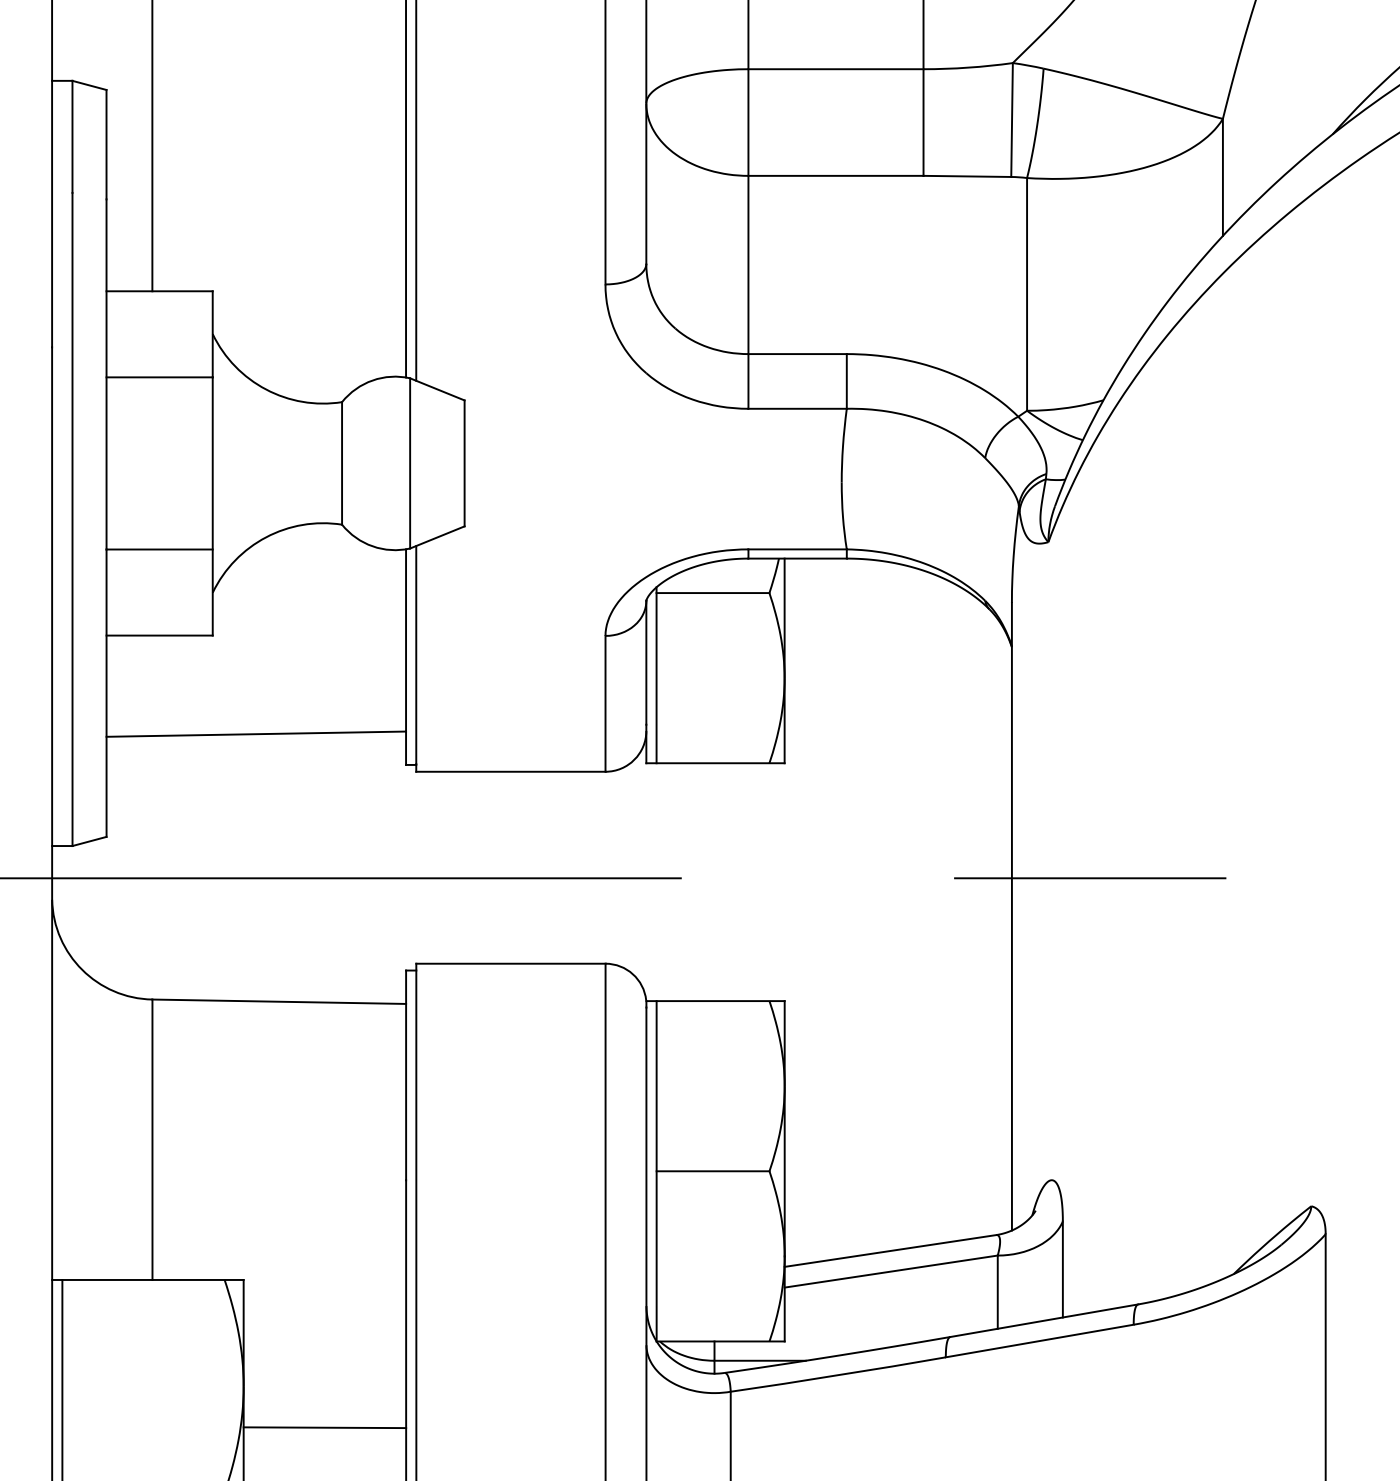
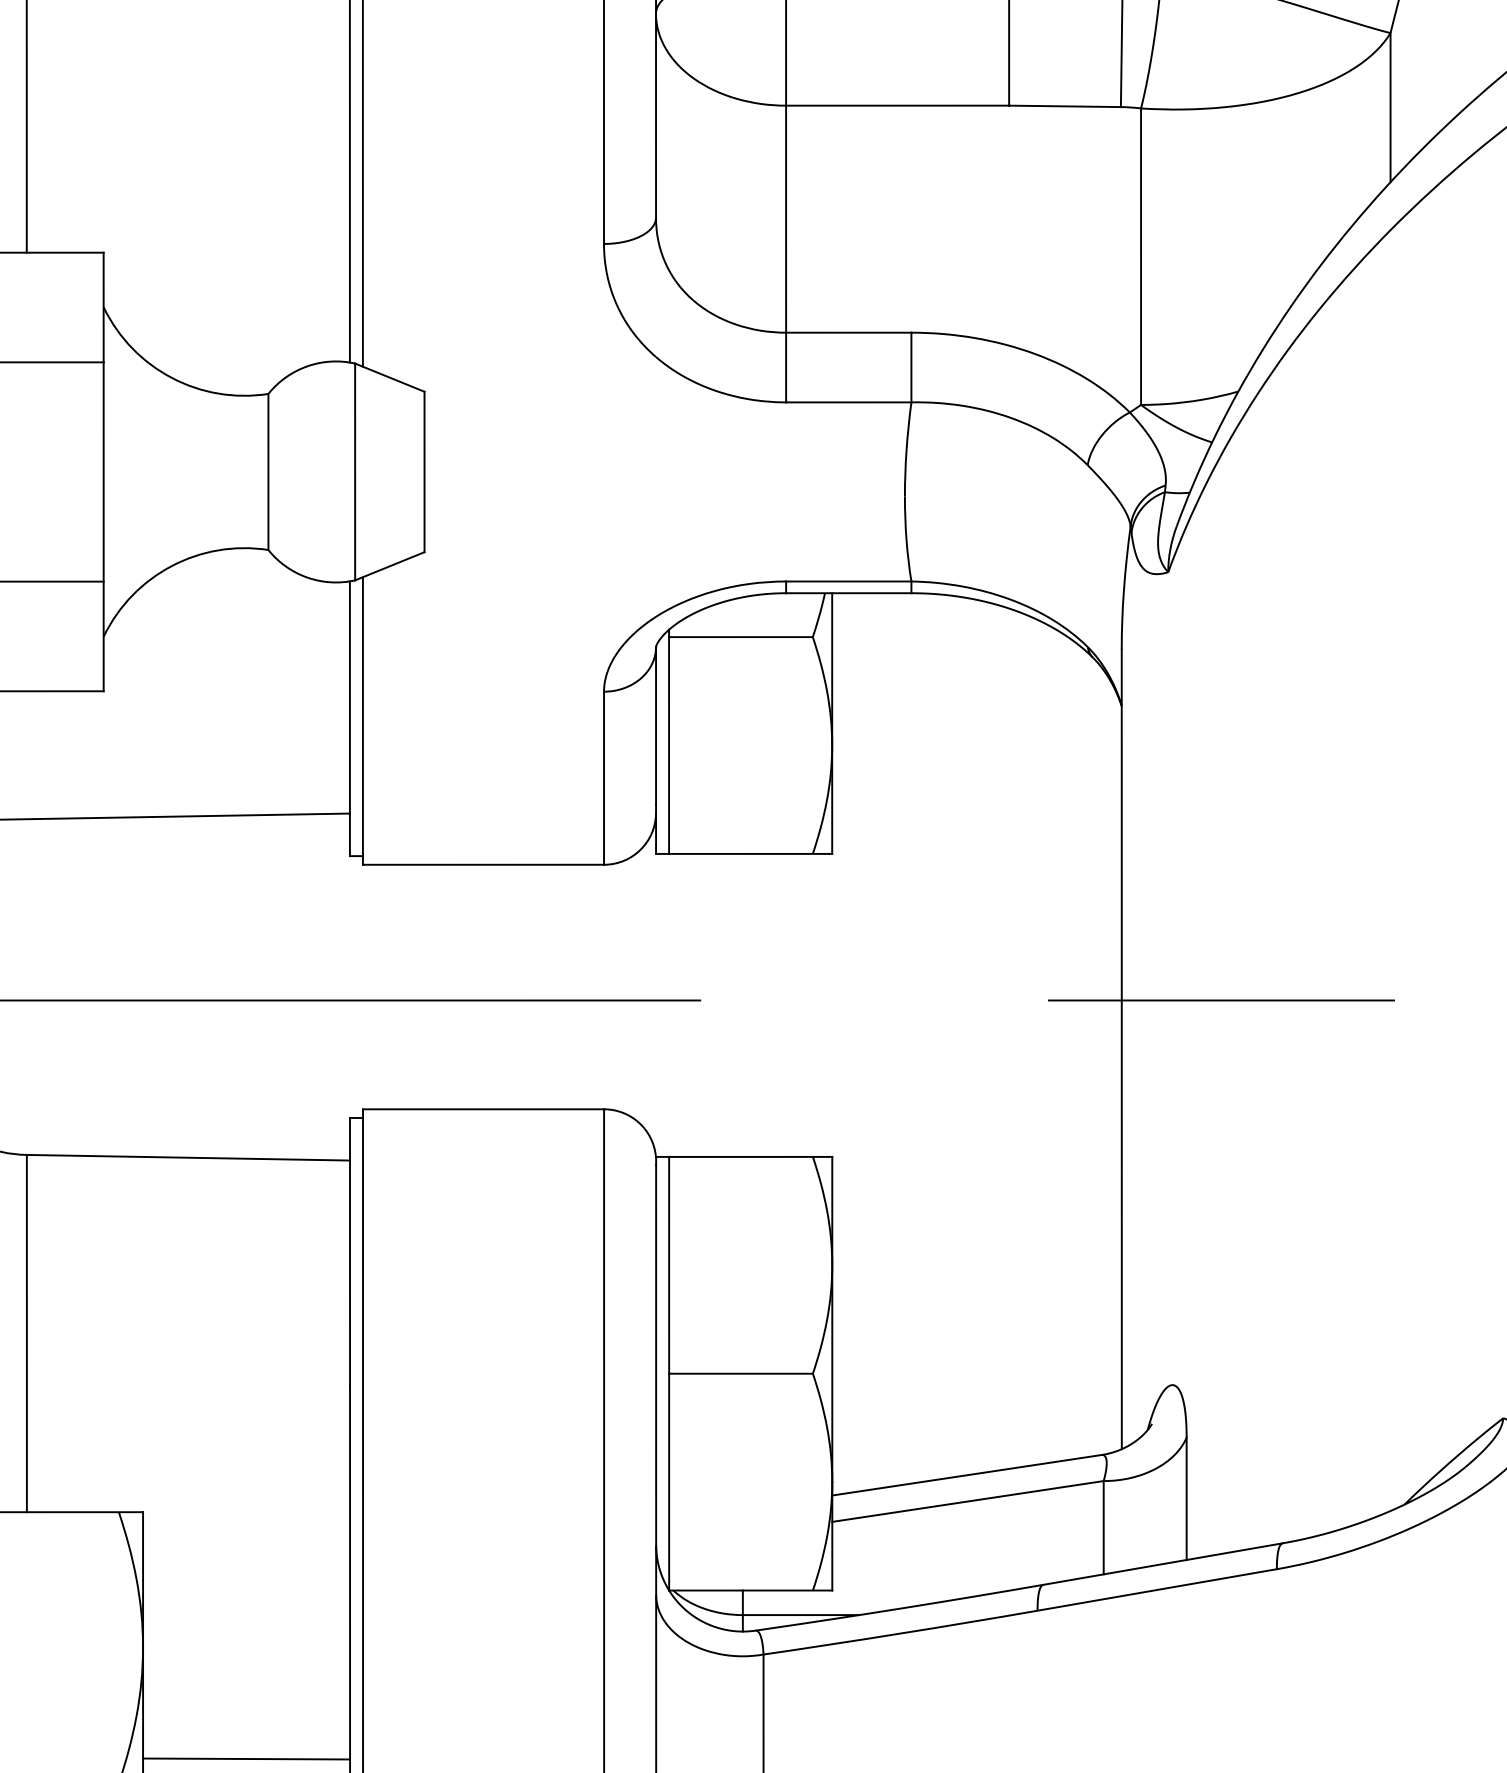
line: (324, 1427) -> (246, 1758), moved

